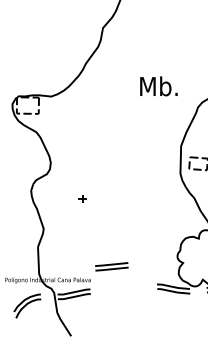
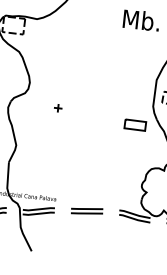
part: (163, 194) -> (134, 124), added
part: (82, 198) -> (57, 107), moved
part: (111, 266) -> (86, 210), moved

